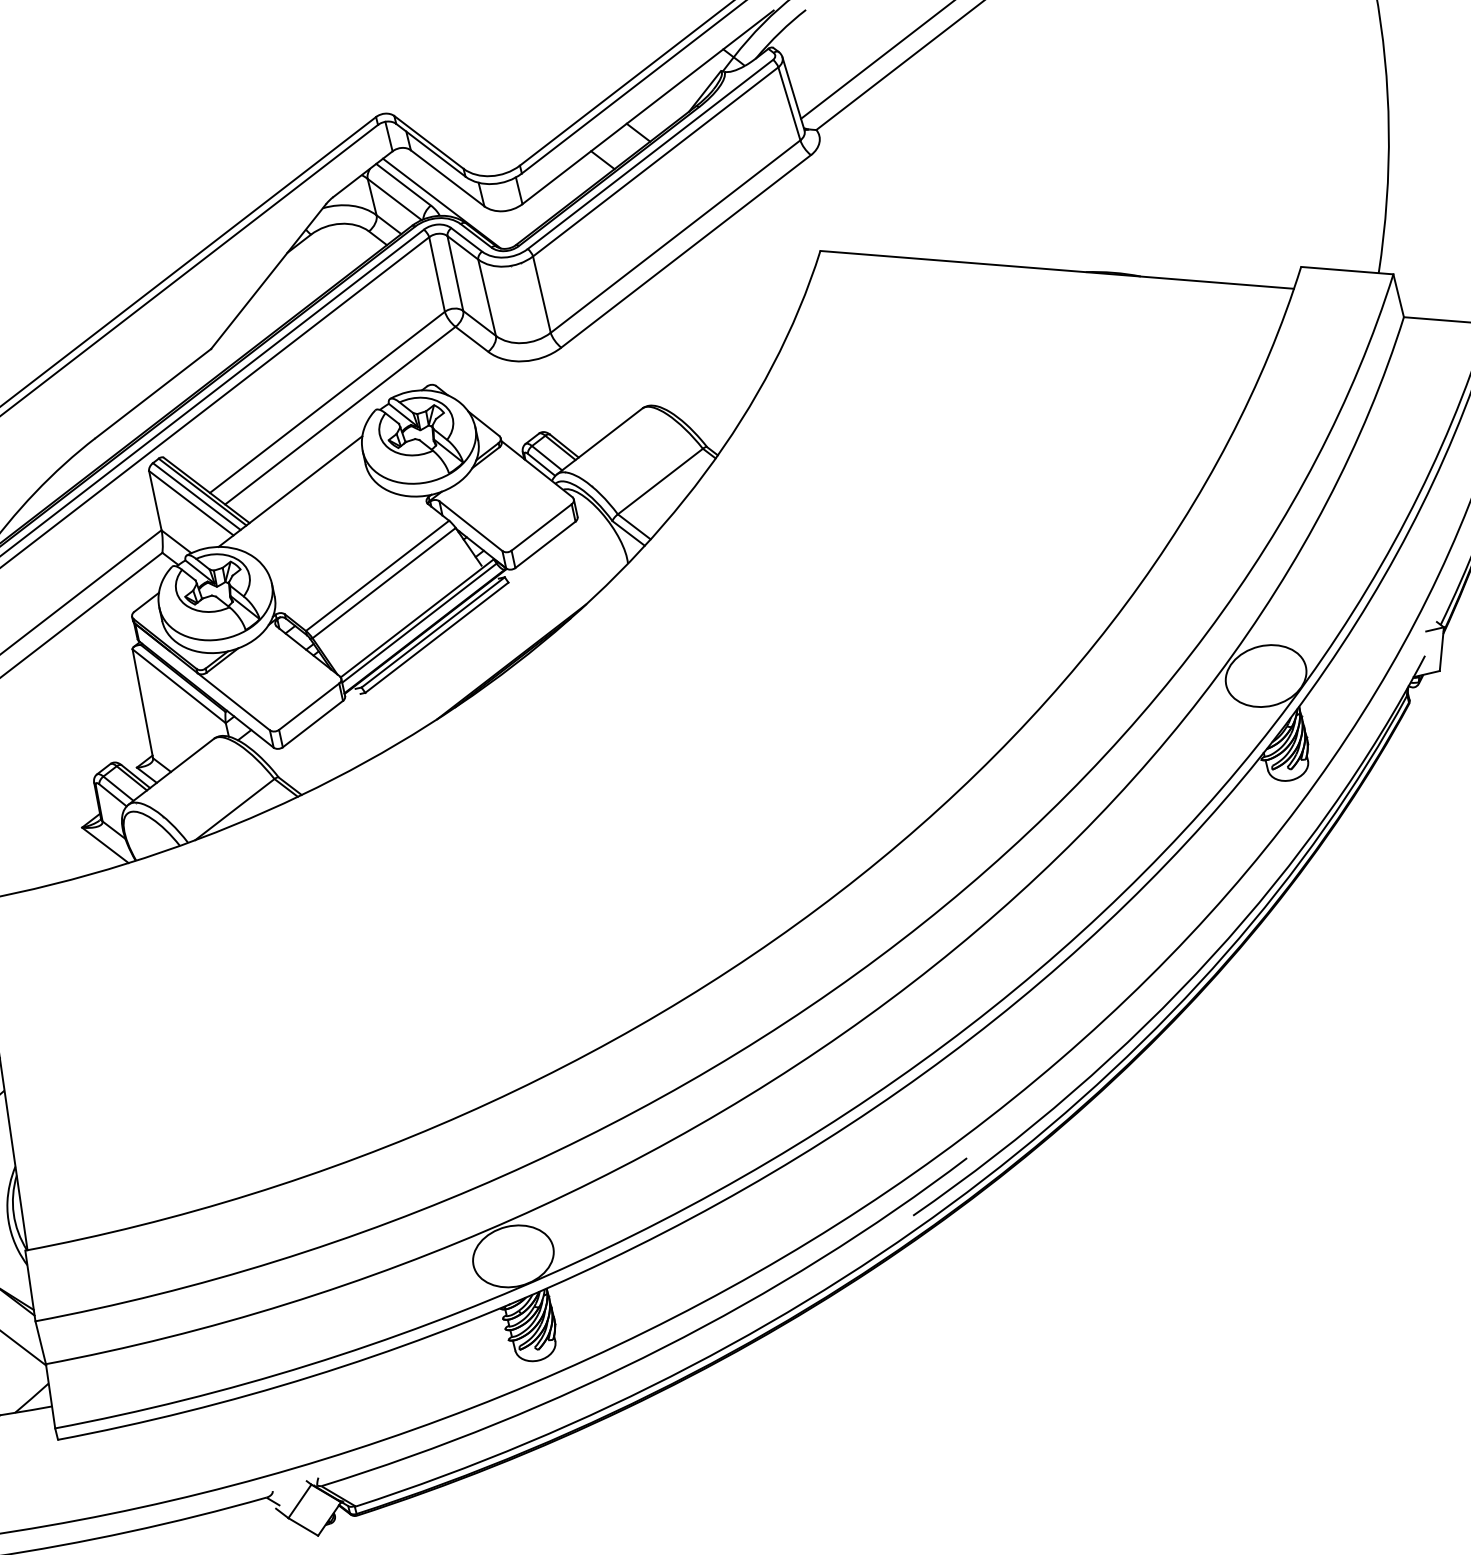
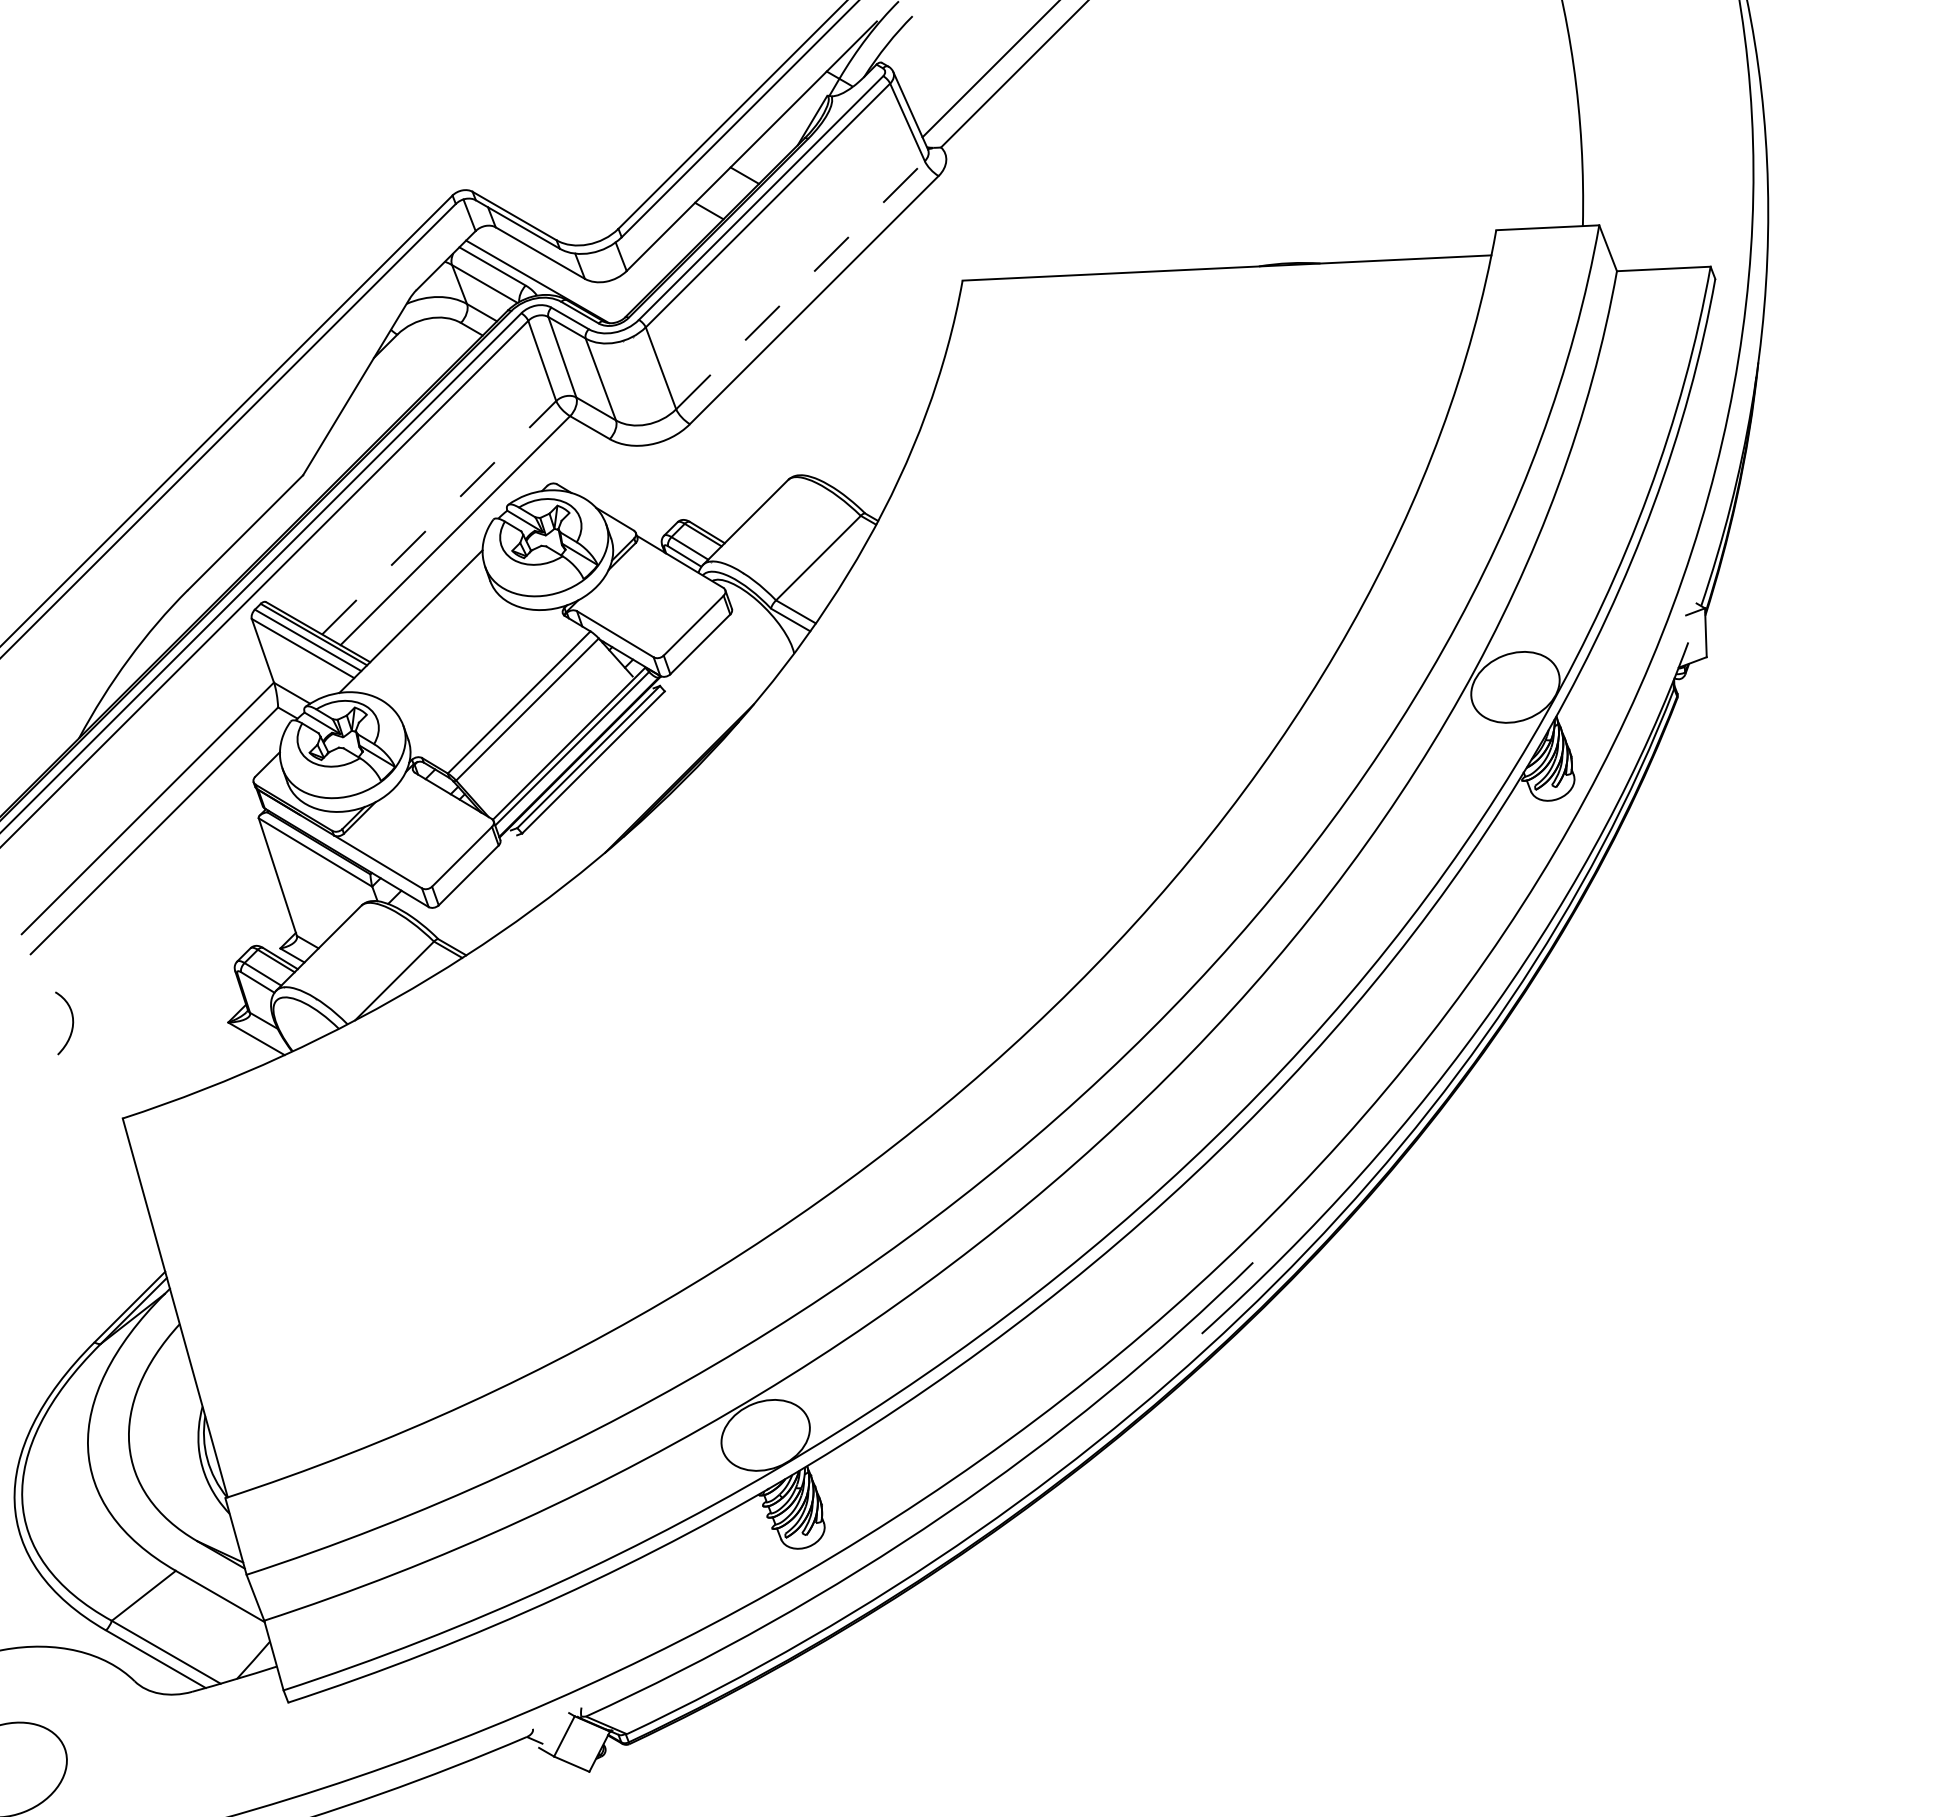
line: (675, 236) -> (800, 285), solid -> dashed
line: (327, 402) -> (439, 517), solid -> dashed

